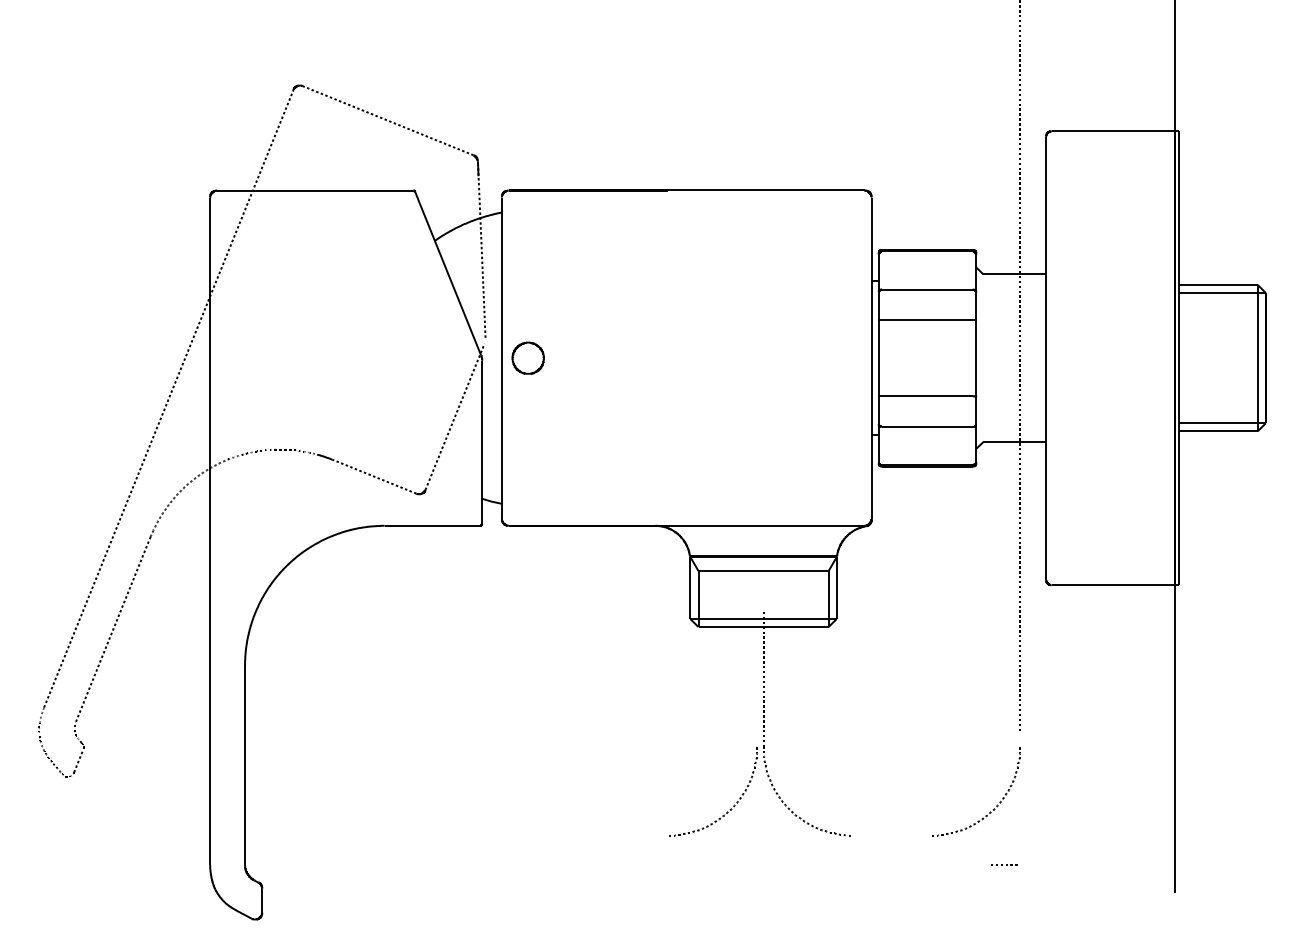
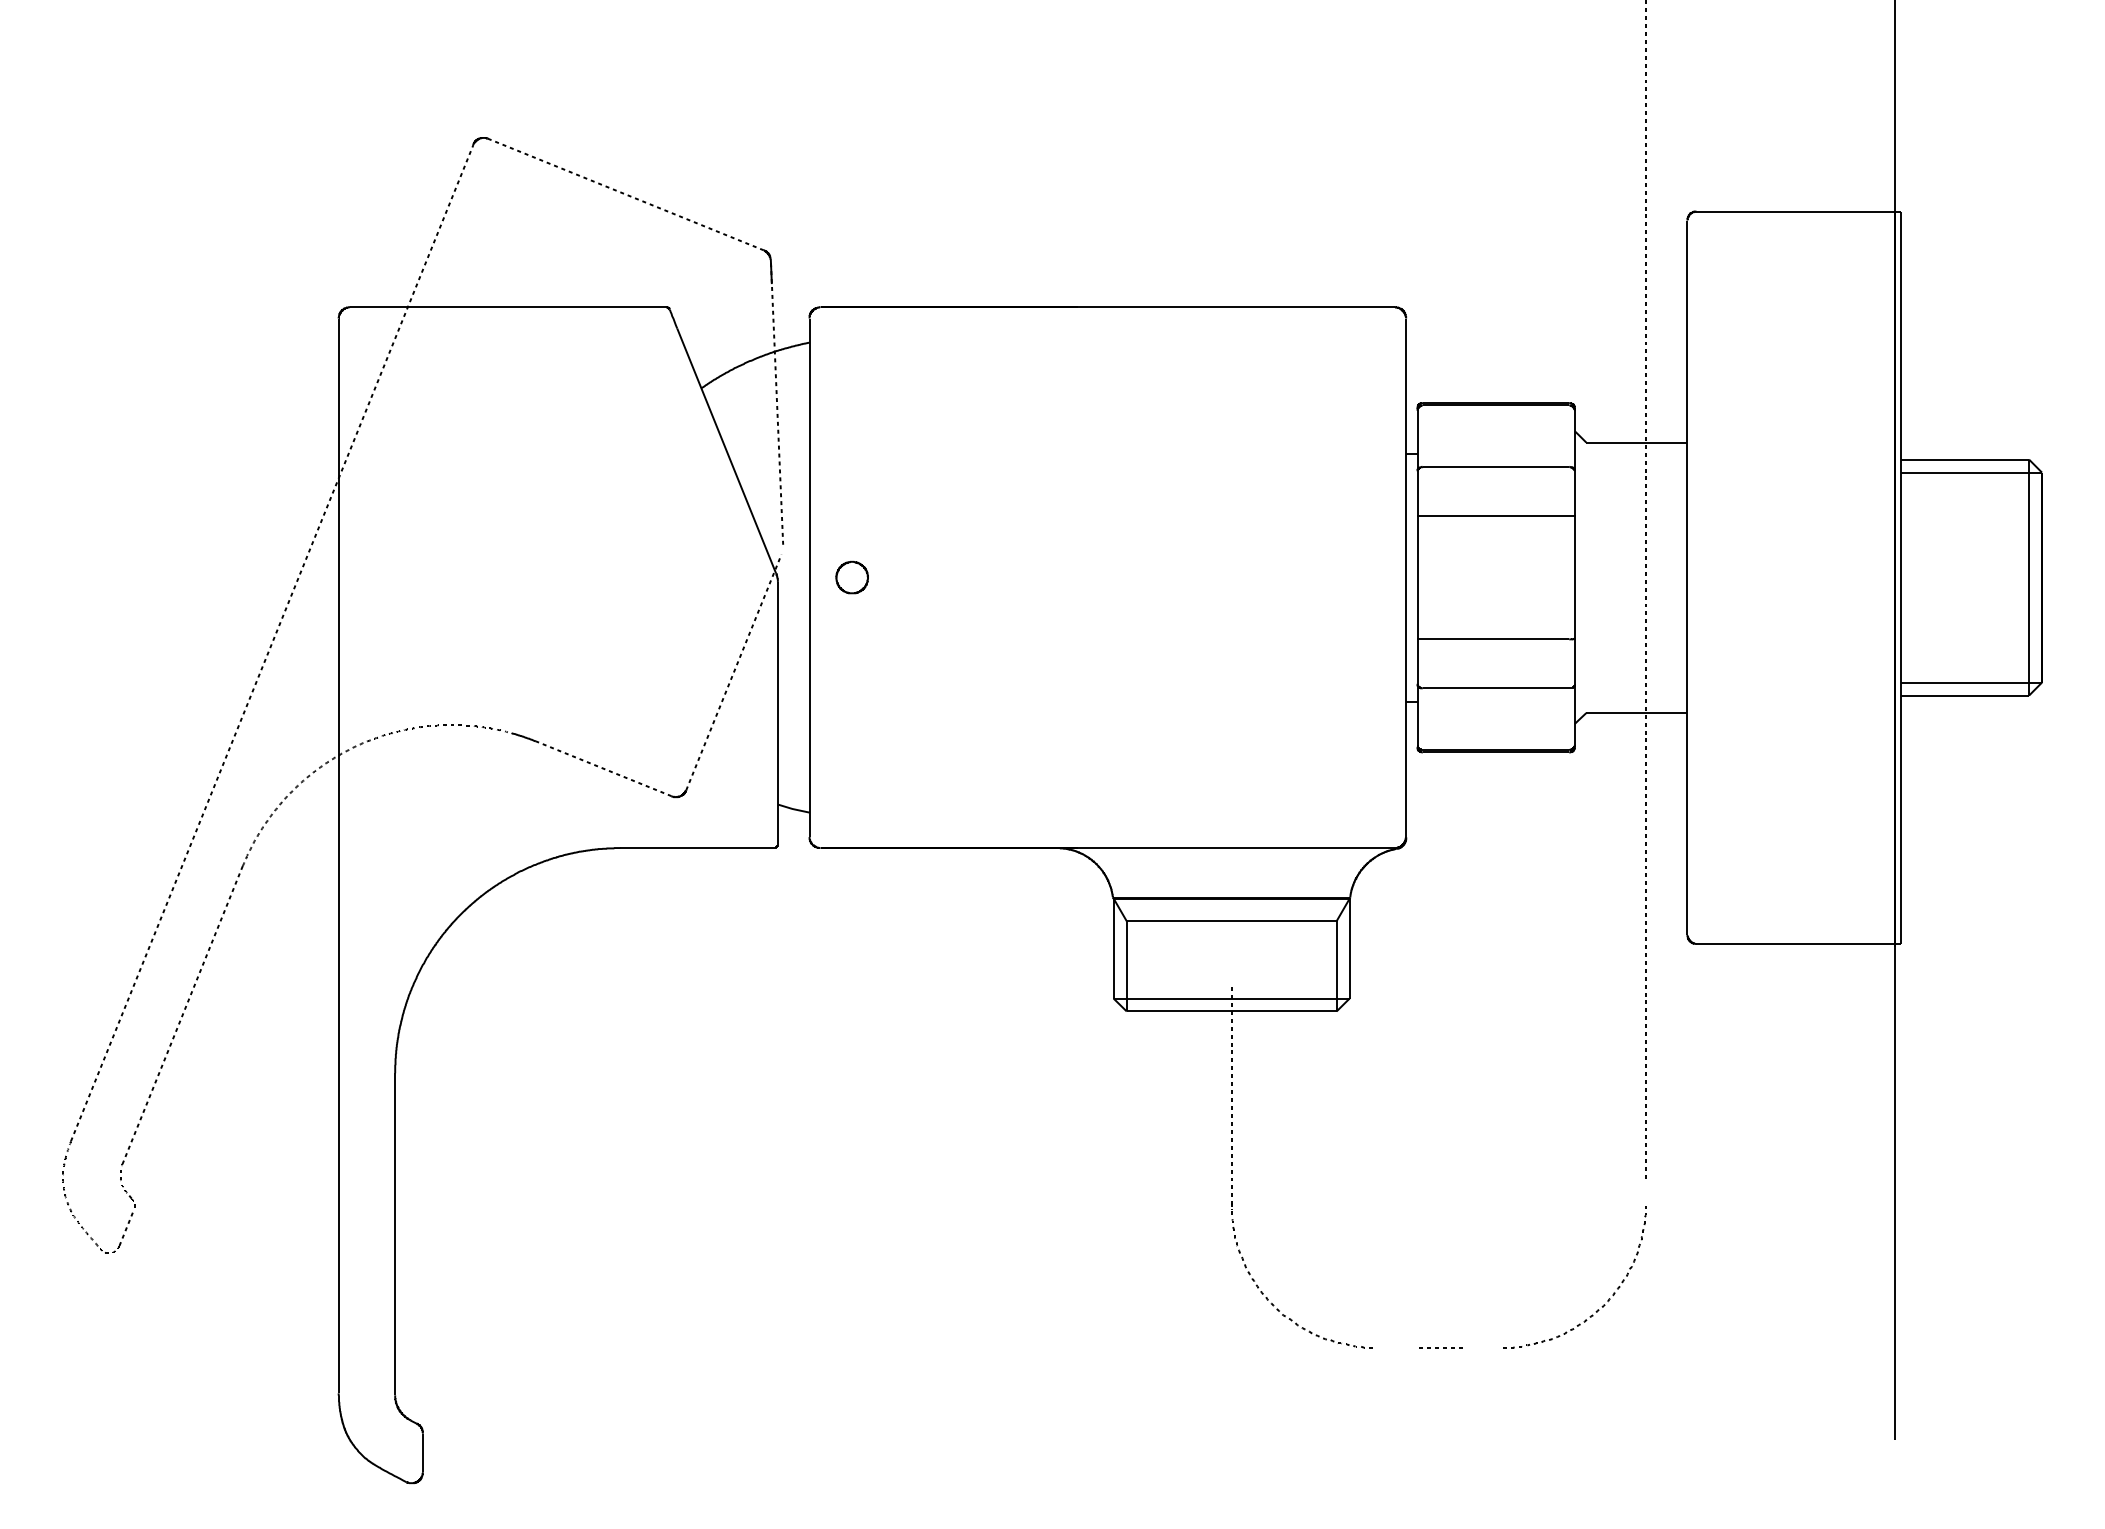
part: (528, 357) -> (852, 576), size x0.62
curve: (730, 808) -> (1178, 1304), removed
line: (1002, 864) -> (1438, 1347), moved

